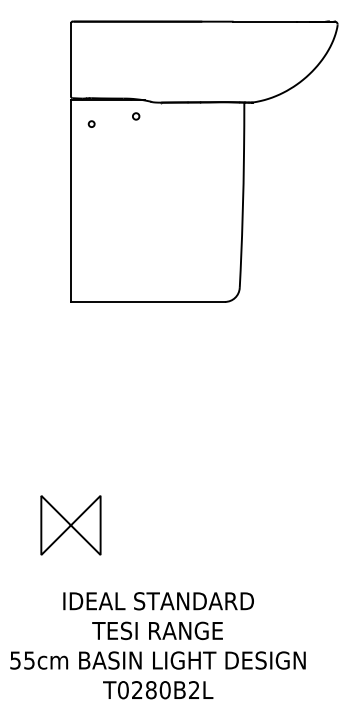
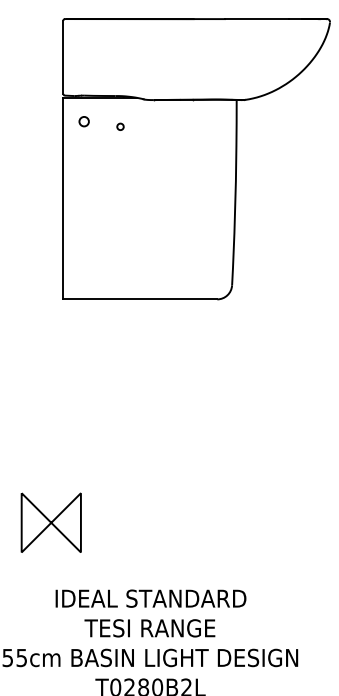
circle: (136, 116) -> (120, 126), moved
circle: (91, 123) -> (83, 120), size x1.6
part: (70, 525) -> (50, 522), moved

